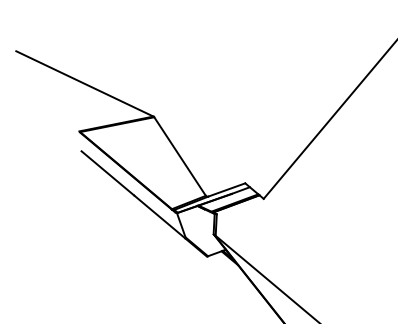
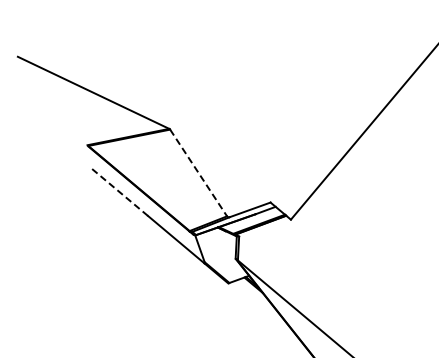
line: (179, 156) -> (198, 172), solid -> dashed
line: (108, 173) -> (119, 191), solid -> dashed

